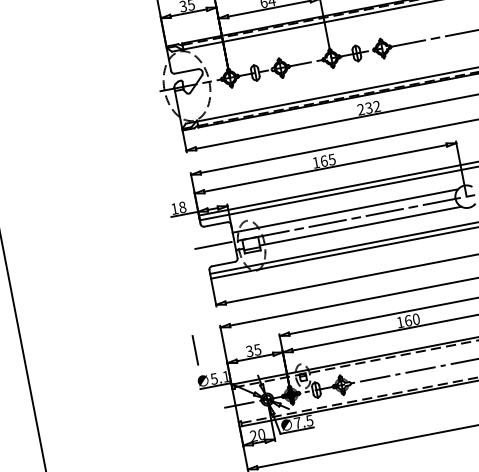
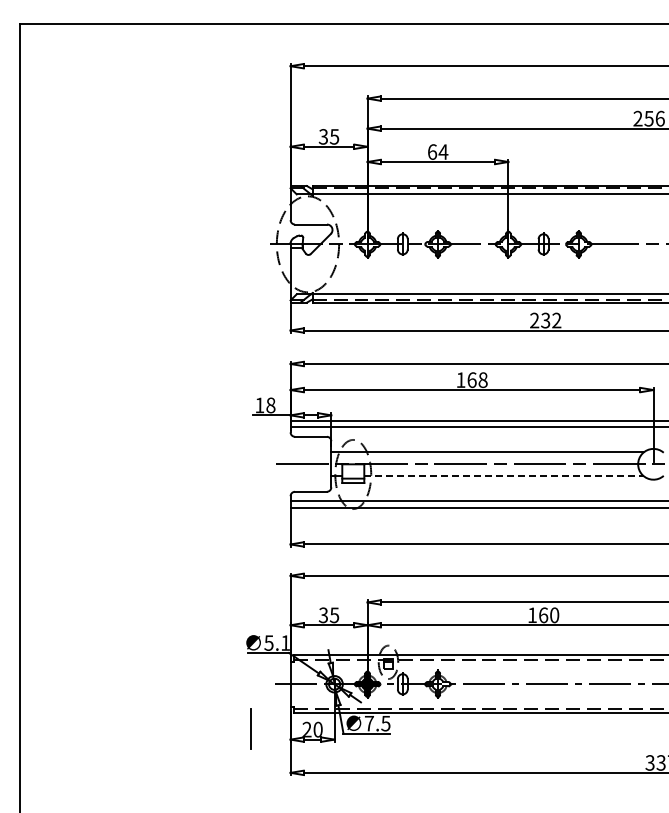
text: (331, 159) -> (482, 379), 165 -> 168
line: (360, 226) -> (504, 476), solid -> dashed
line: (194, 350) -> (250, 728), moved

